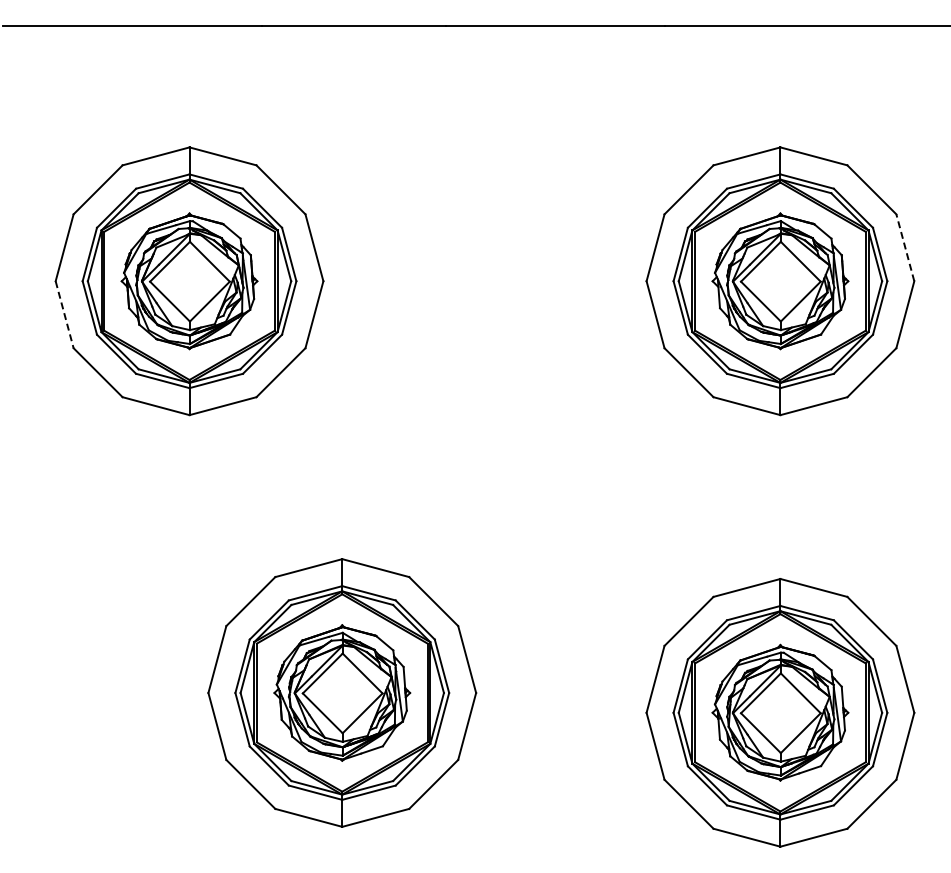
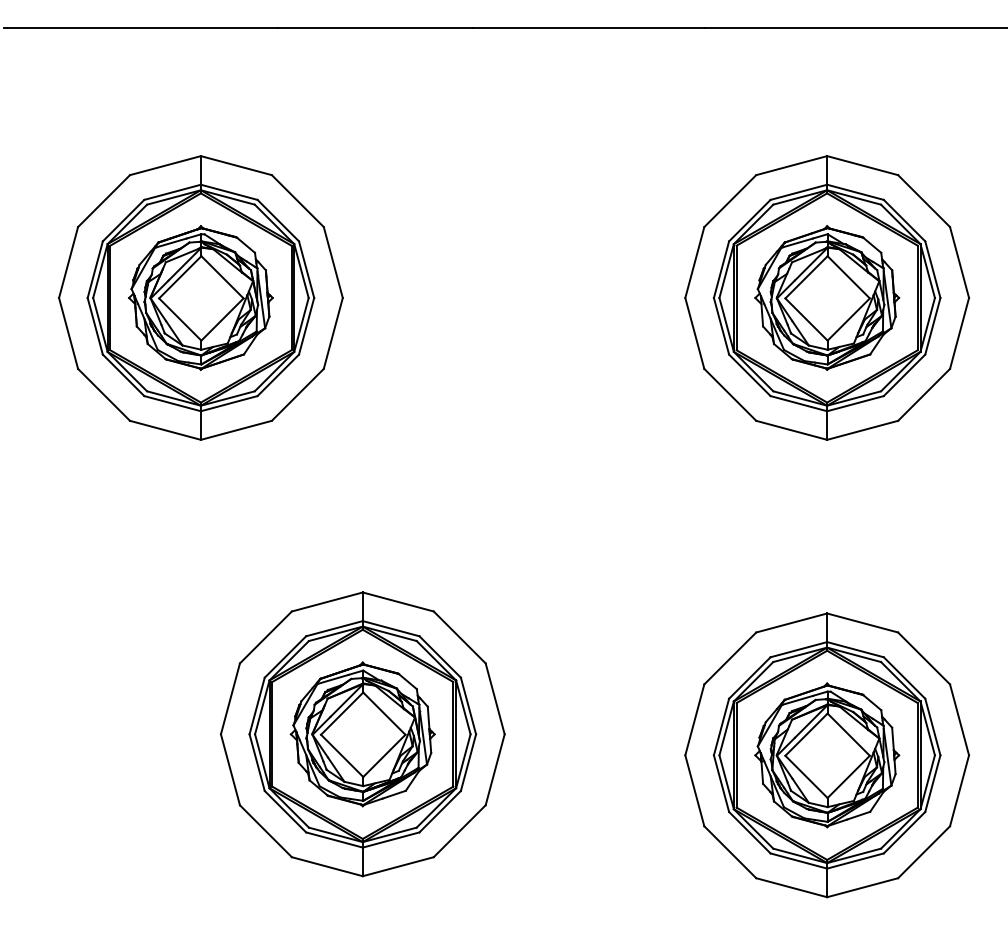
line: (905, 247) -> (959, 262), dashed -> solid
line: (64, 314) -> (68, 333), dashed -> solid

